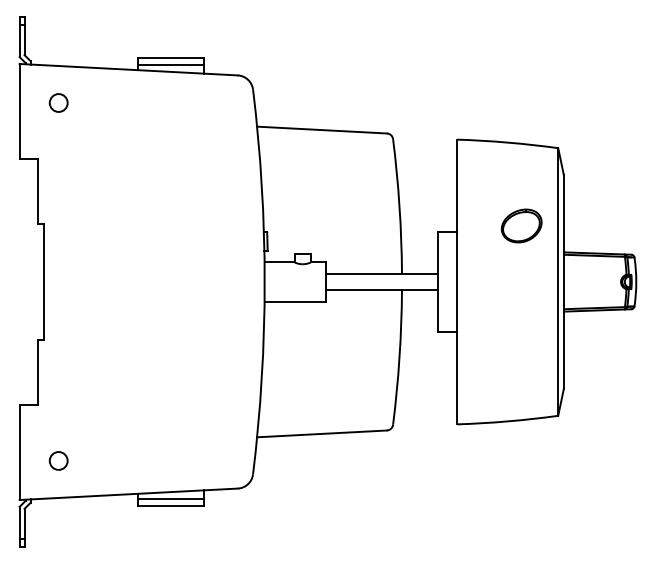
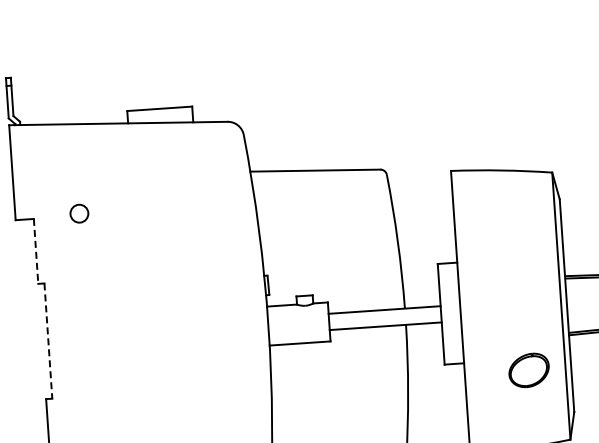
line: (170, 65) -> (159, 116), removed
circle: (58, 102) -> (79, 213), moved
line: (37, 191) -> (35, 251), solid -> dashed
part: (521, 225) -> (528, 369), moved
line: (44, 281) -> (48, 340), solid -> dashed

